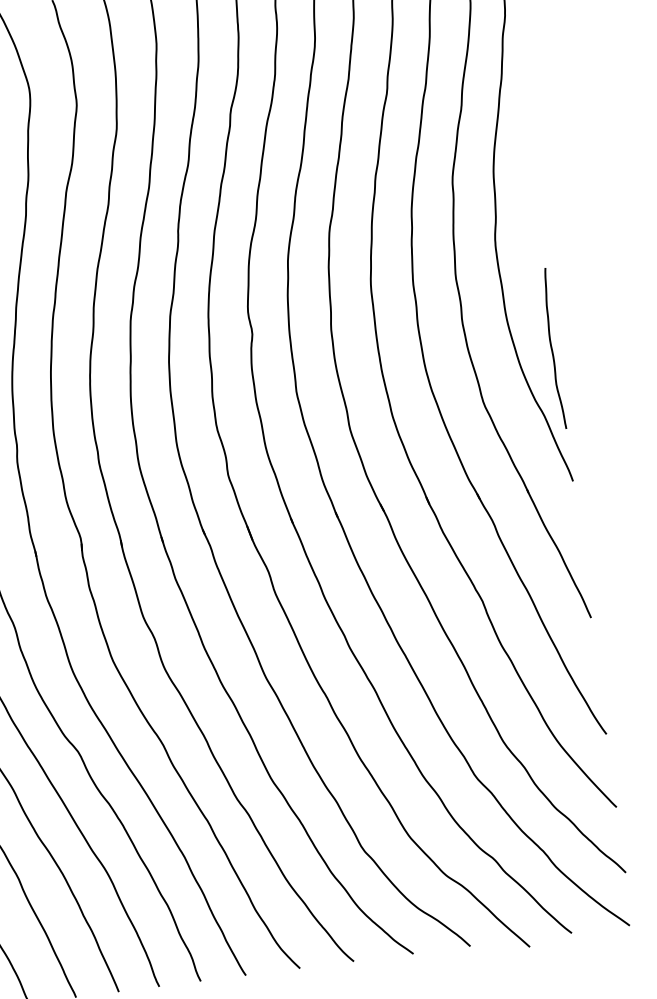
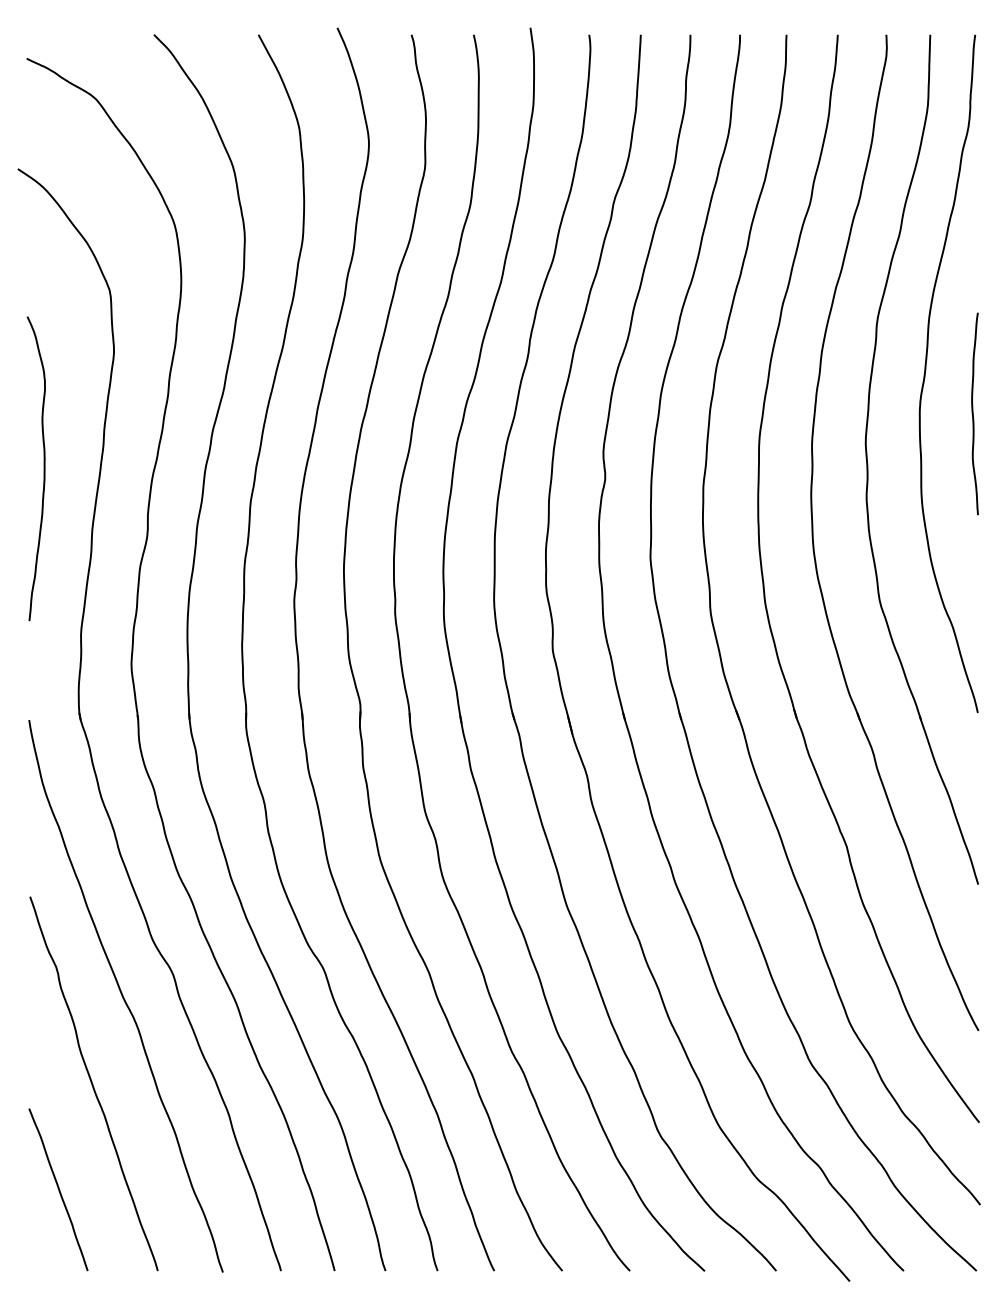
curve: (552, 348) -> (973, 413), moved

